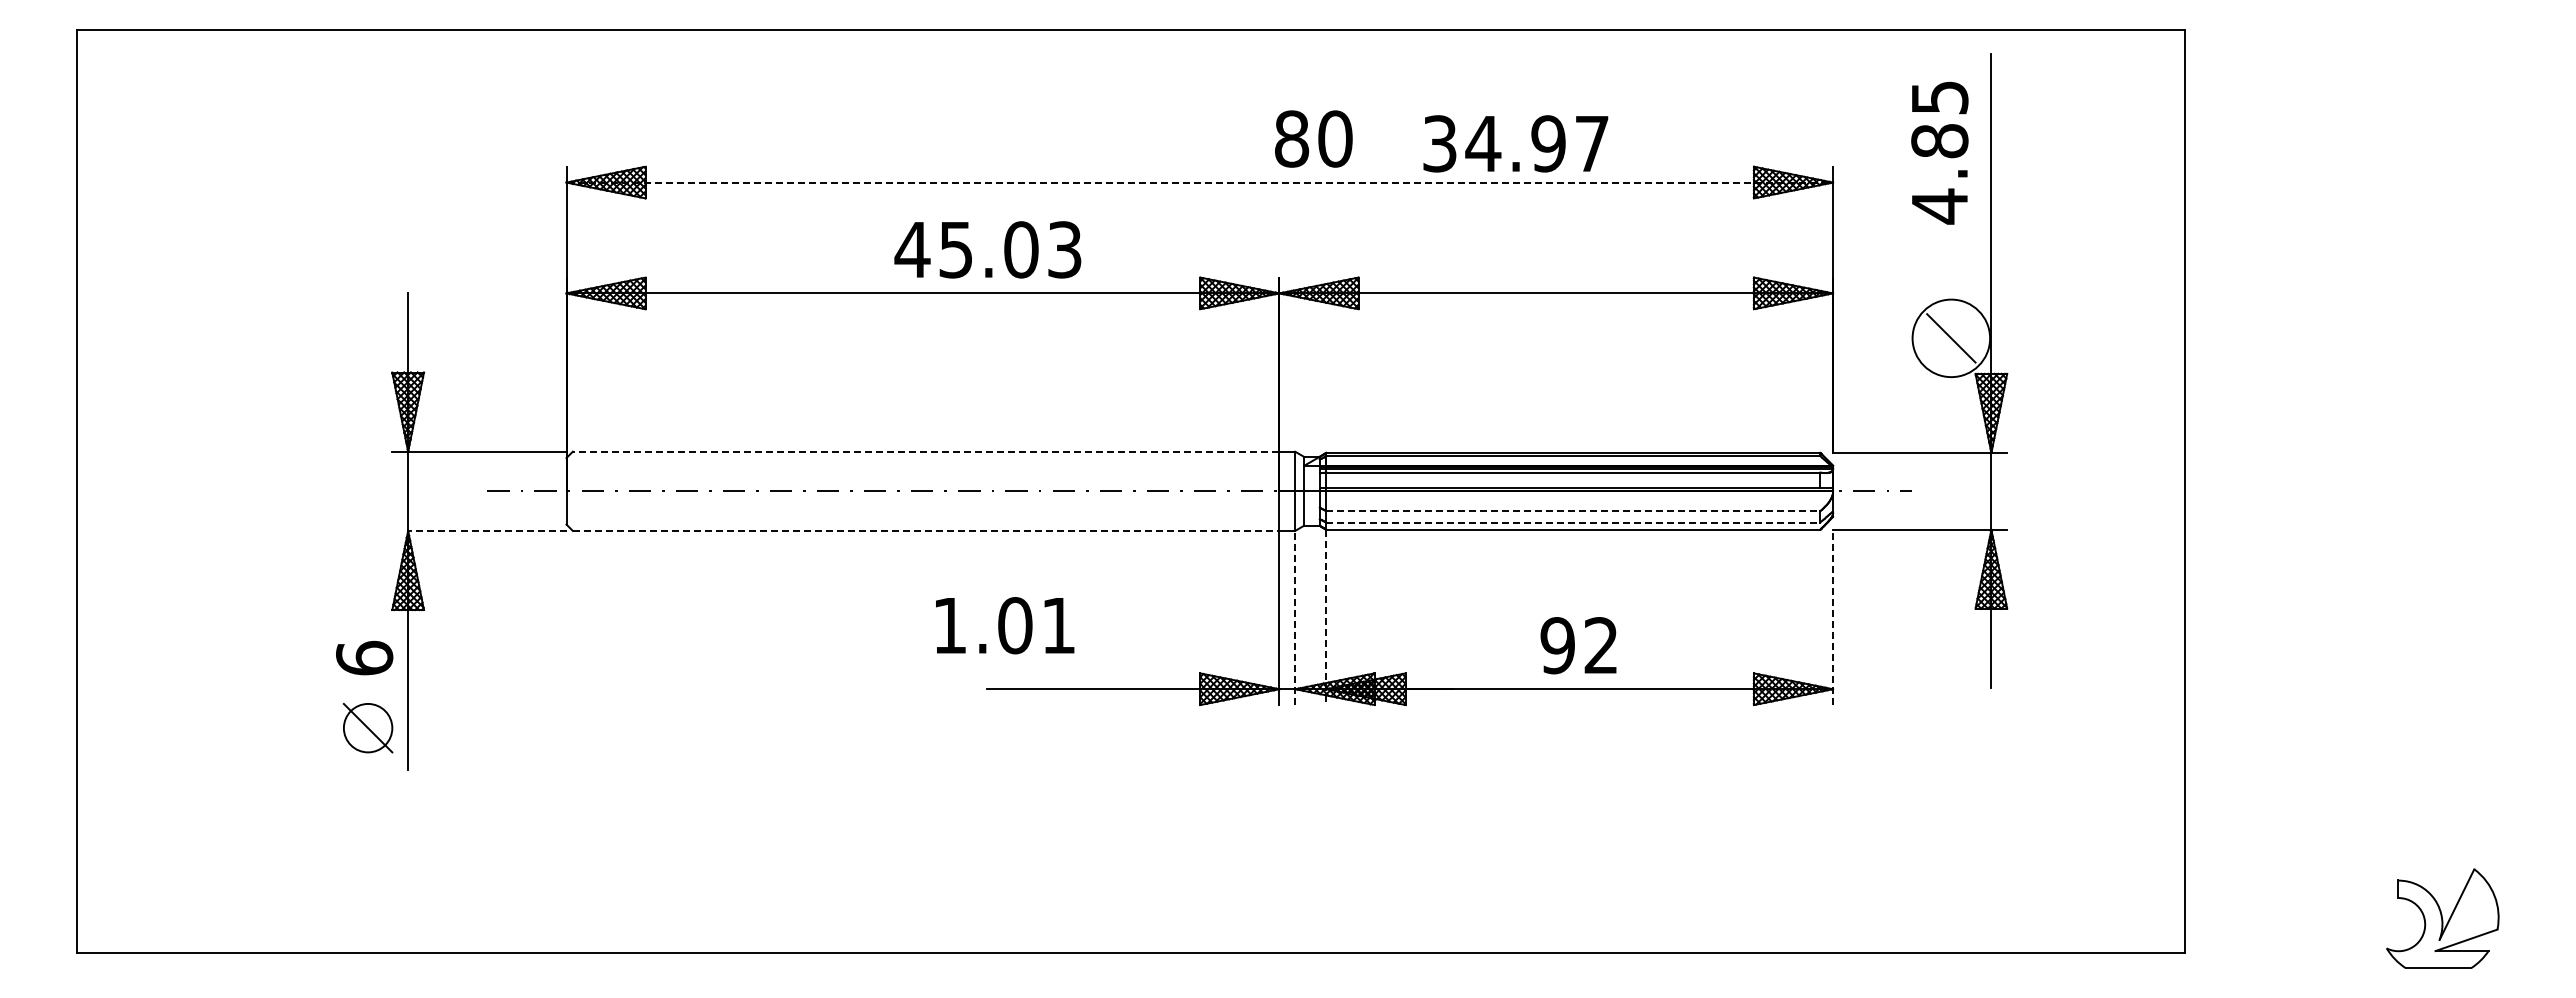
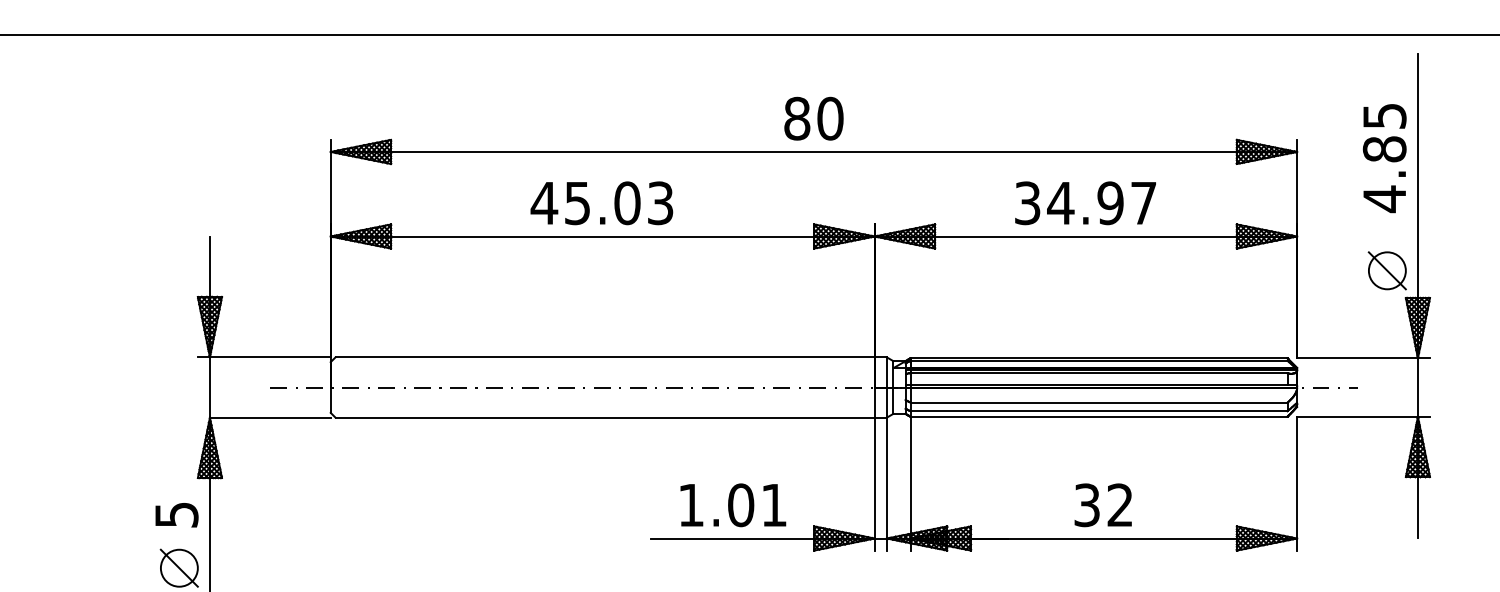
text: (1313, 138) -> (813, 118), moved
text: (1515, 143) -> (1085, 203), moved
text: (1939, 152) -> (1384, 157), moved
line: (1200, 182) -> (814, 151), dashed -> solid
text: (987, 249) -> (601, 203), moved
circle: (1951, 338) -> (1387, 270), size x0.62
line: (925, 451) -> (604, 357), dashed -> solid
line: (1573, 511) -> (1099, 402), dashed -> solid
line: (1573, 522) -> (1099, 411), dashed -> solid
line: (486, 530) -> (269, 417), dashed -> solid
line: (926, 530) -> (605, 417), dashed -> solid
line: (1295, 617) -> (886, 483), dashed -> solid
line: (1326, 617) -> (910, 483), dashed -> solid
line: (1833, 617) -> (1297, 483), dashed -> solid
text: (1005, 625) -> (733, 505), moved
text: (1557, 645) -> (1086, 505), 92 -> 32
text: (364, 657) -> (176, 514), 6 -> 5

